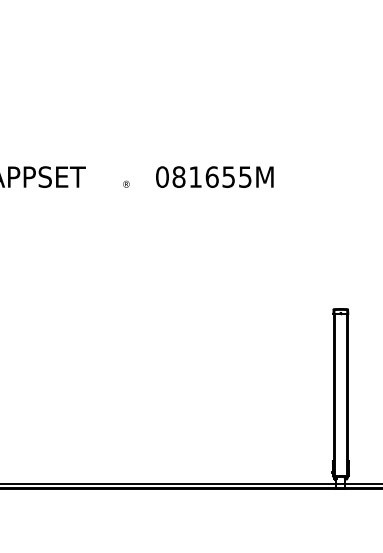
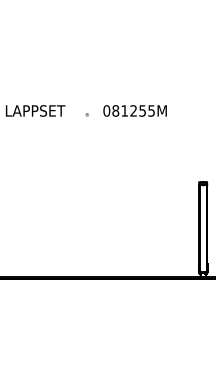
text: (211, 176) -> (133, 110), 081655M -> 081255M

